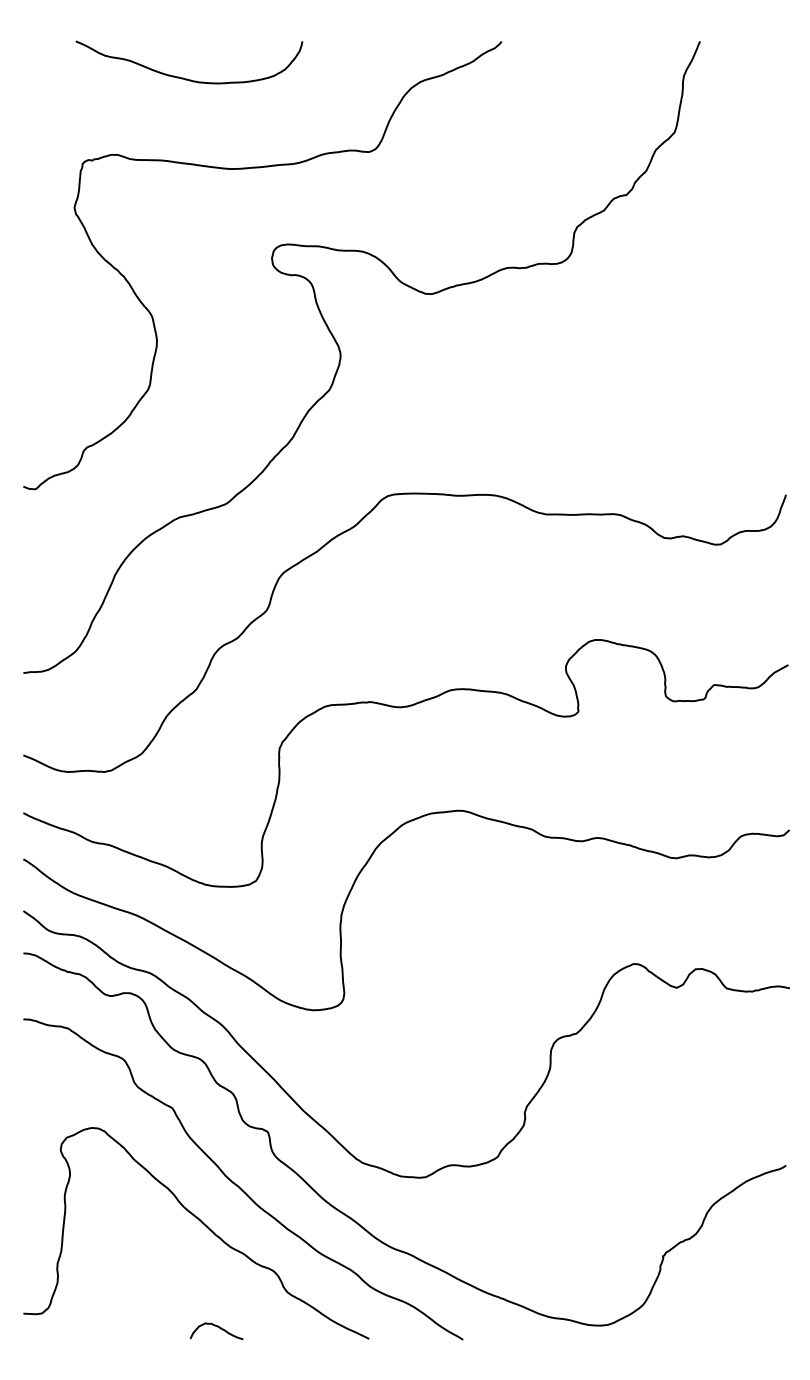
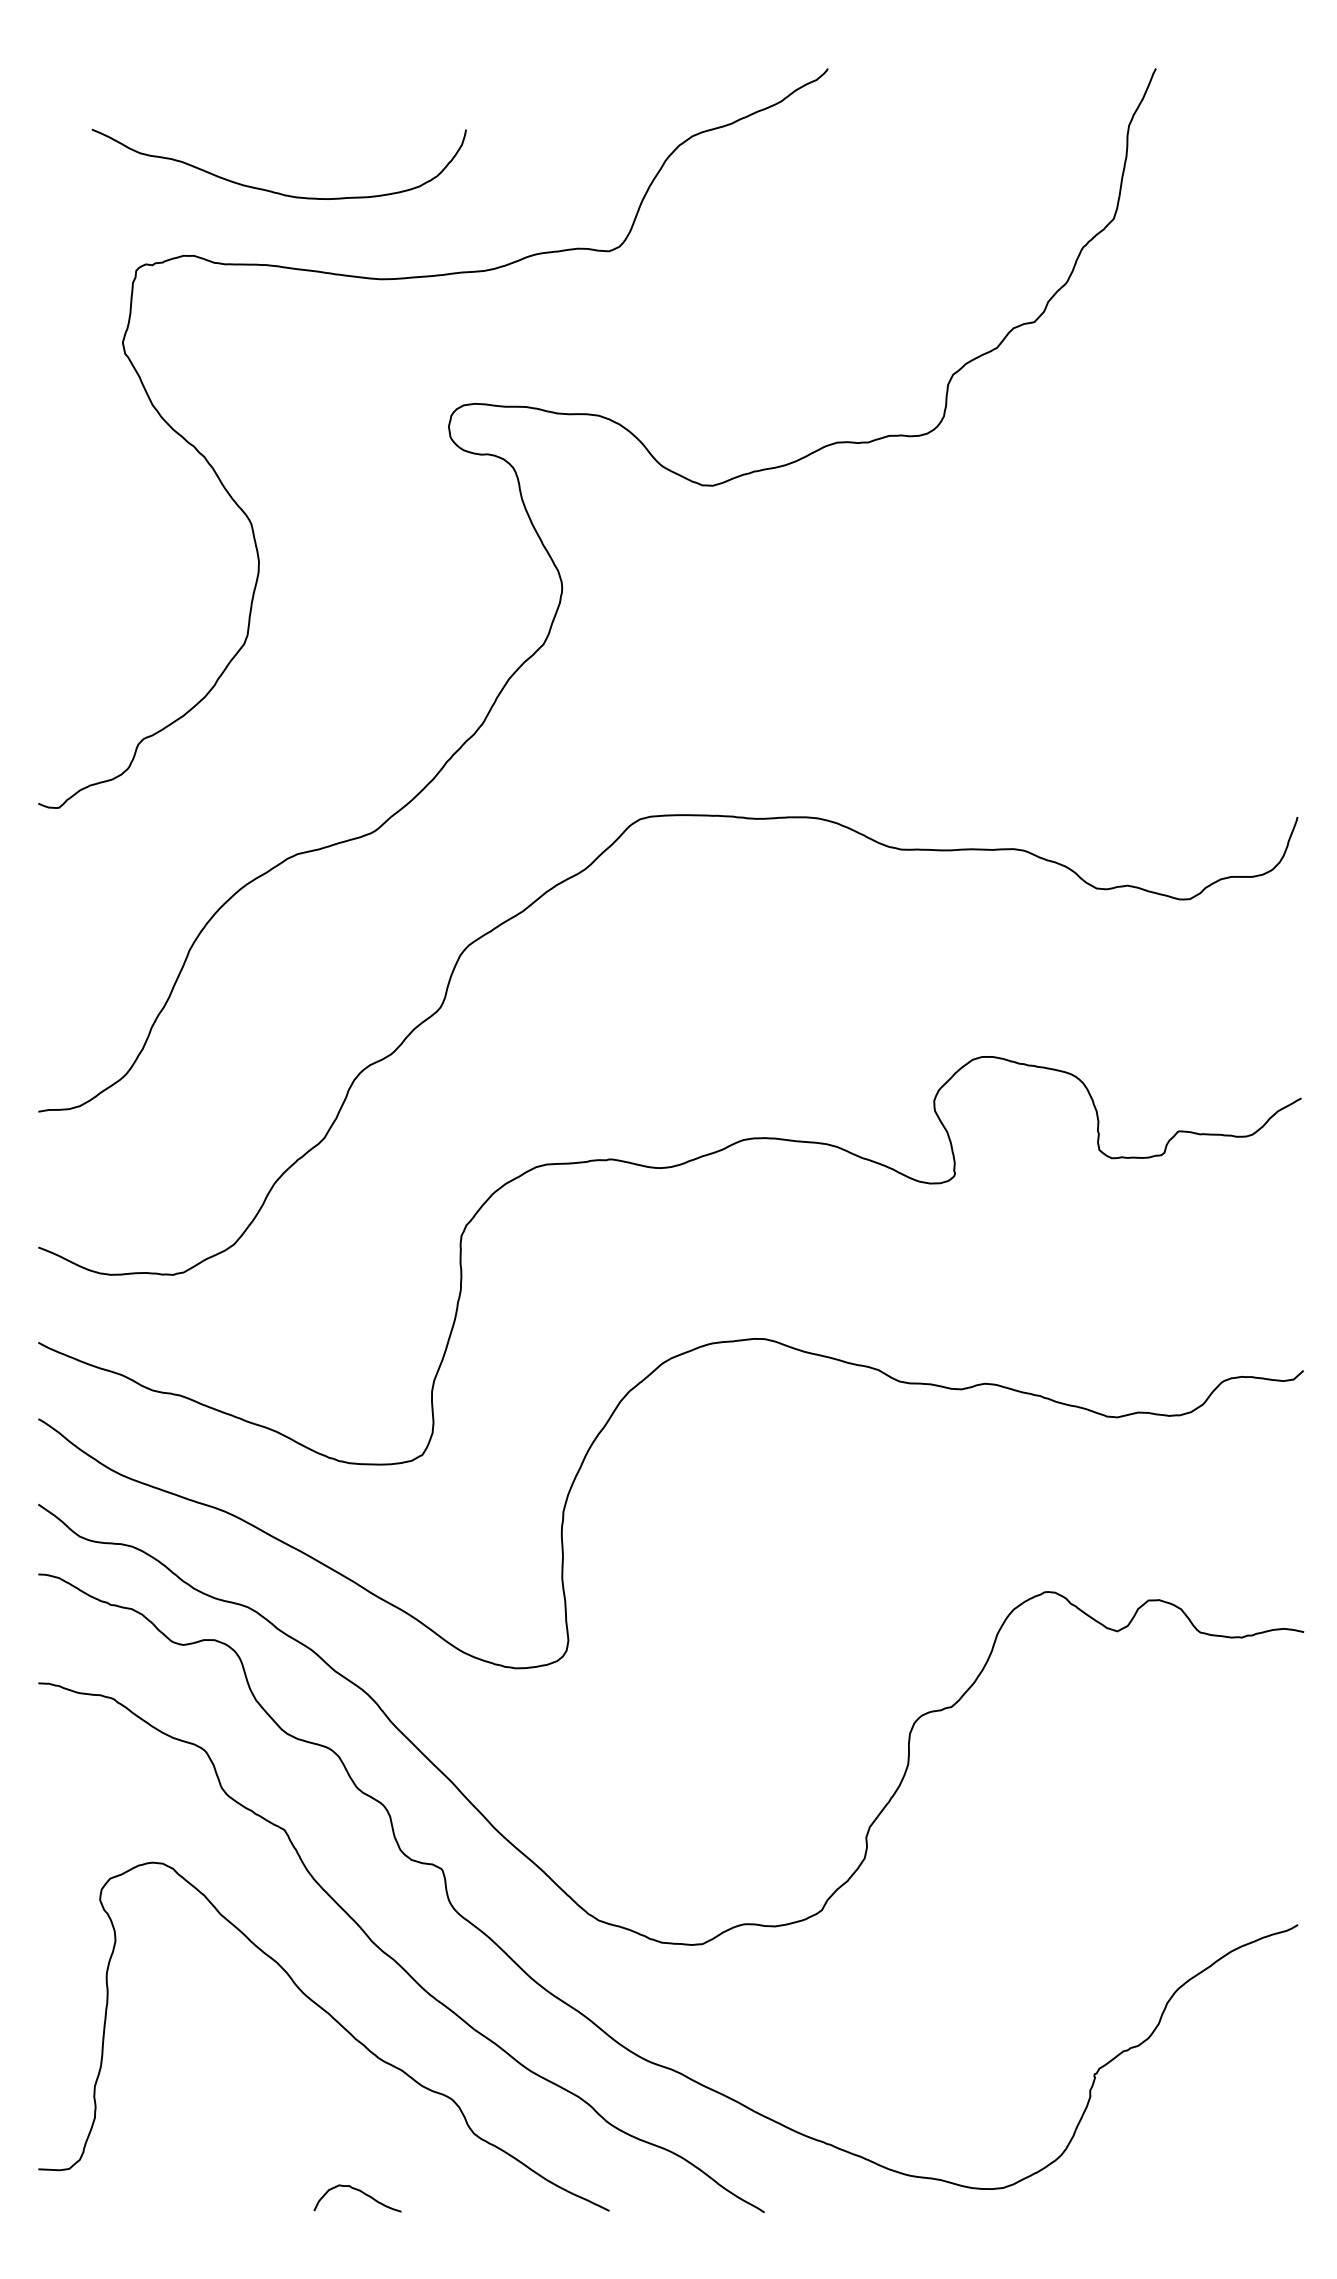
curve: (187, 78) -> (276, 190), moved

